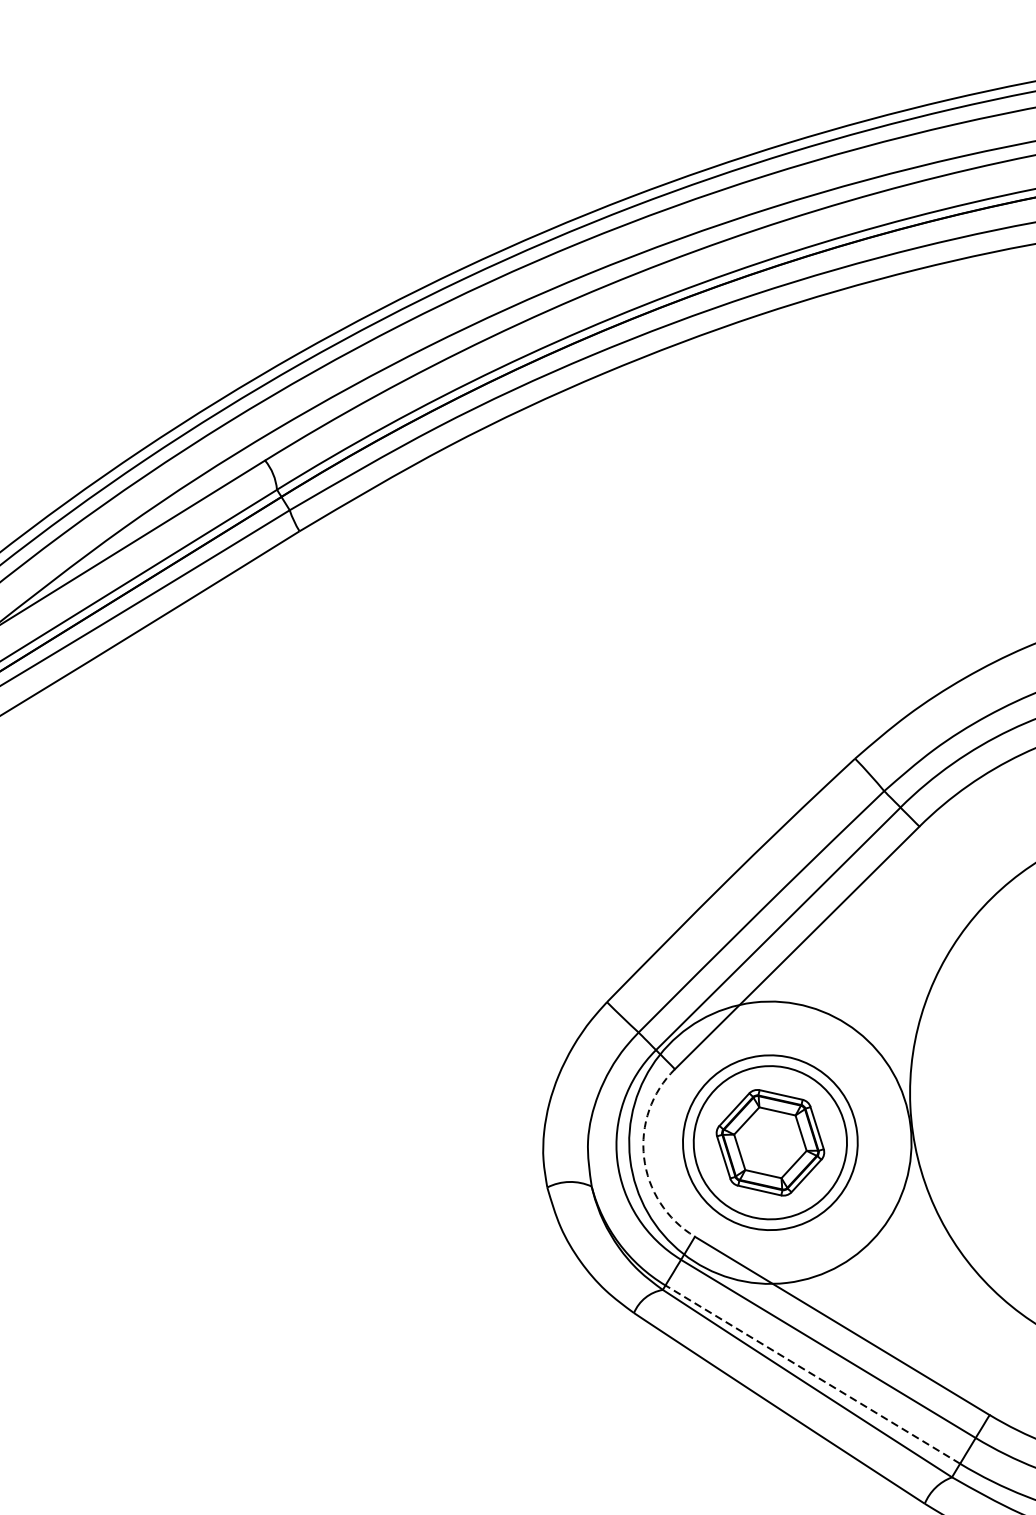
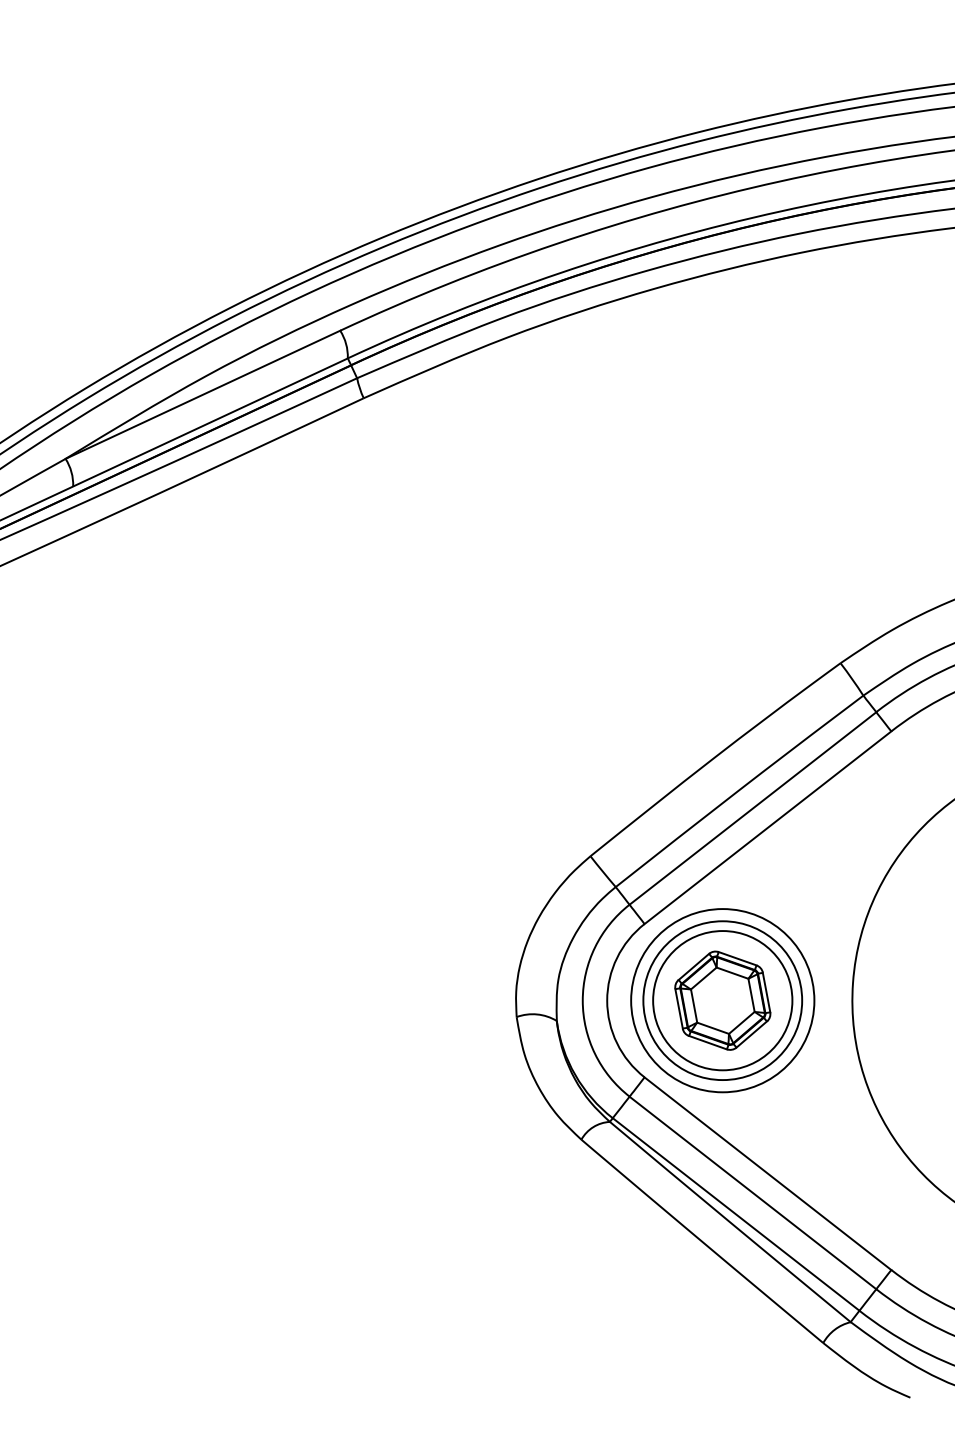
circle: (770, 1142) -> (722, 1000), size x0.71
arc: (644, 1157) -> (607, 1000), dashed -> solid
line: (812, 1374) -> (735, 1214), dashed -> solid

